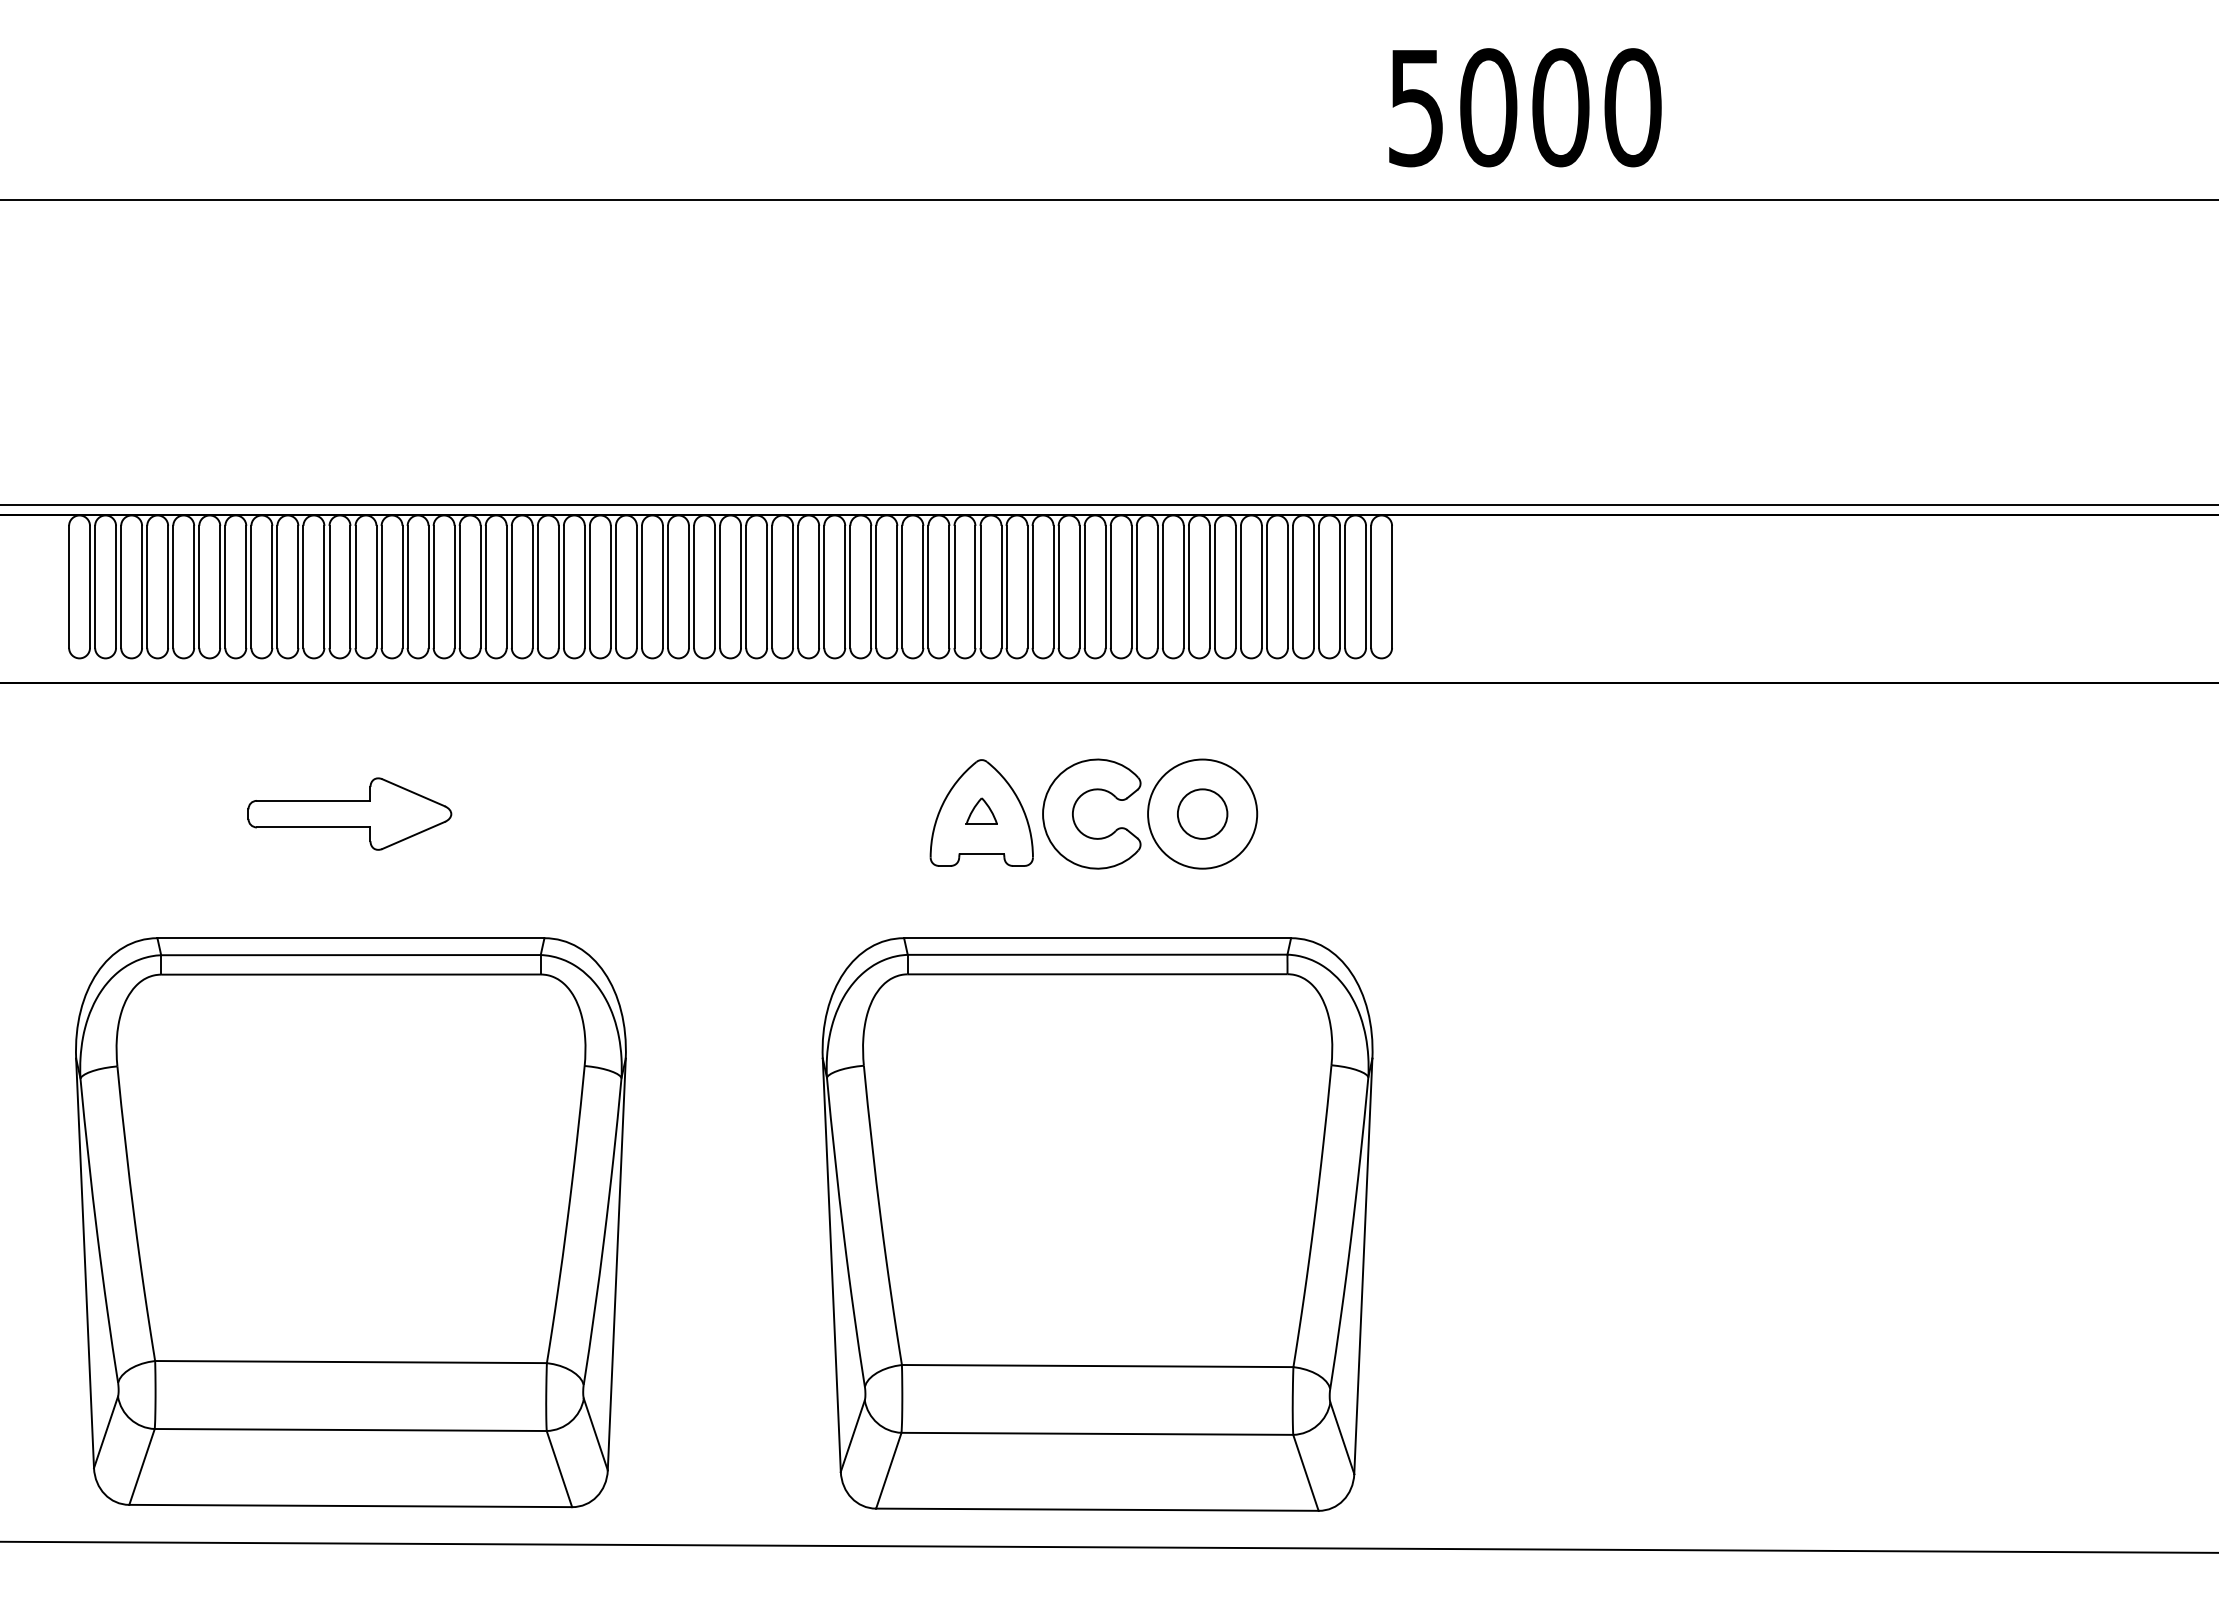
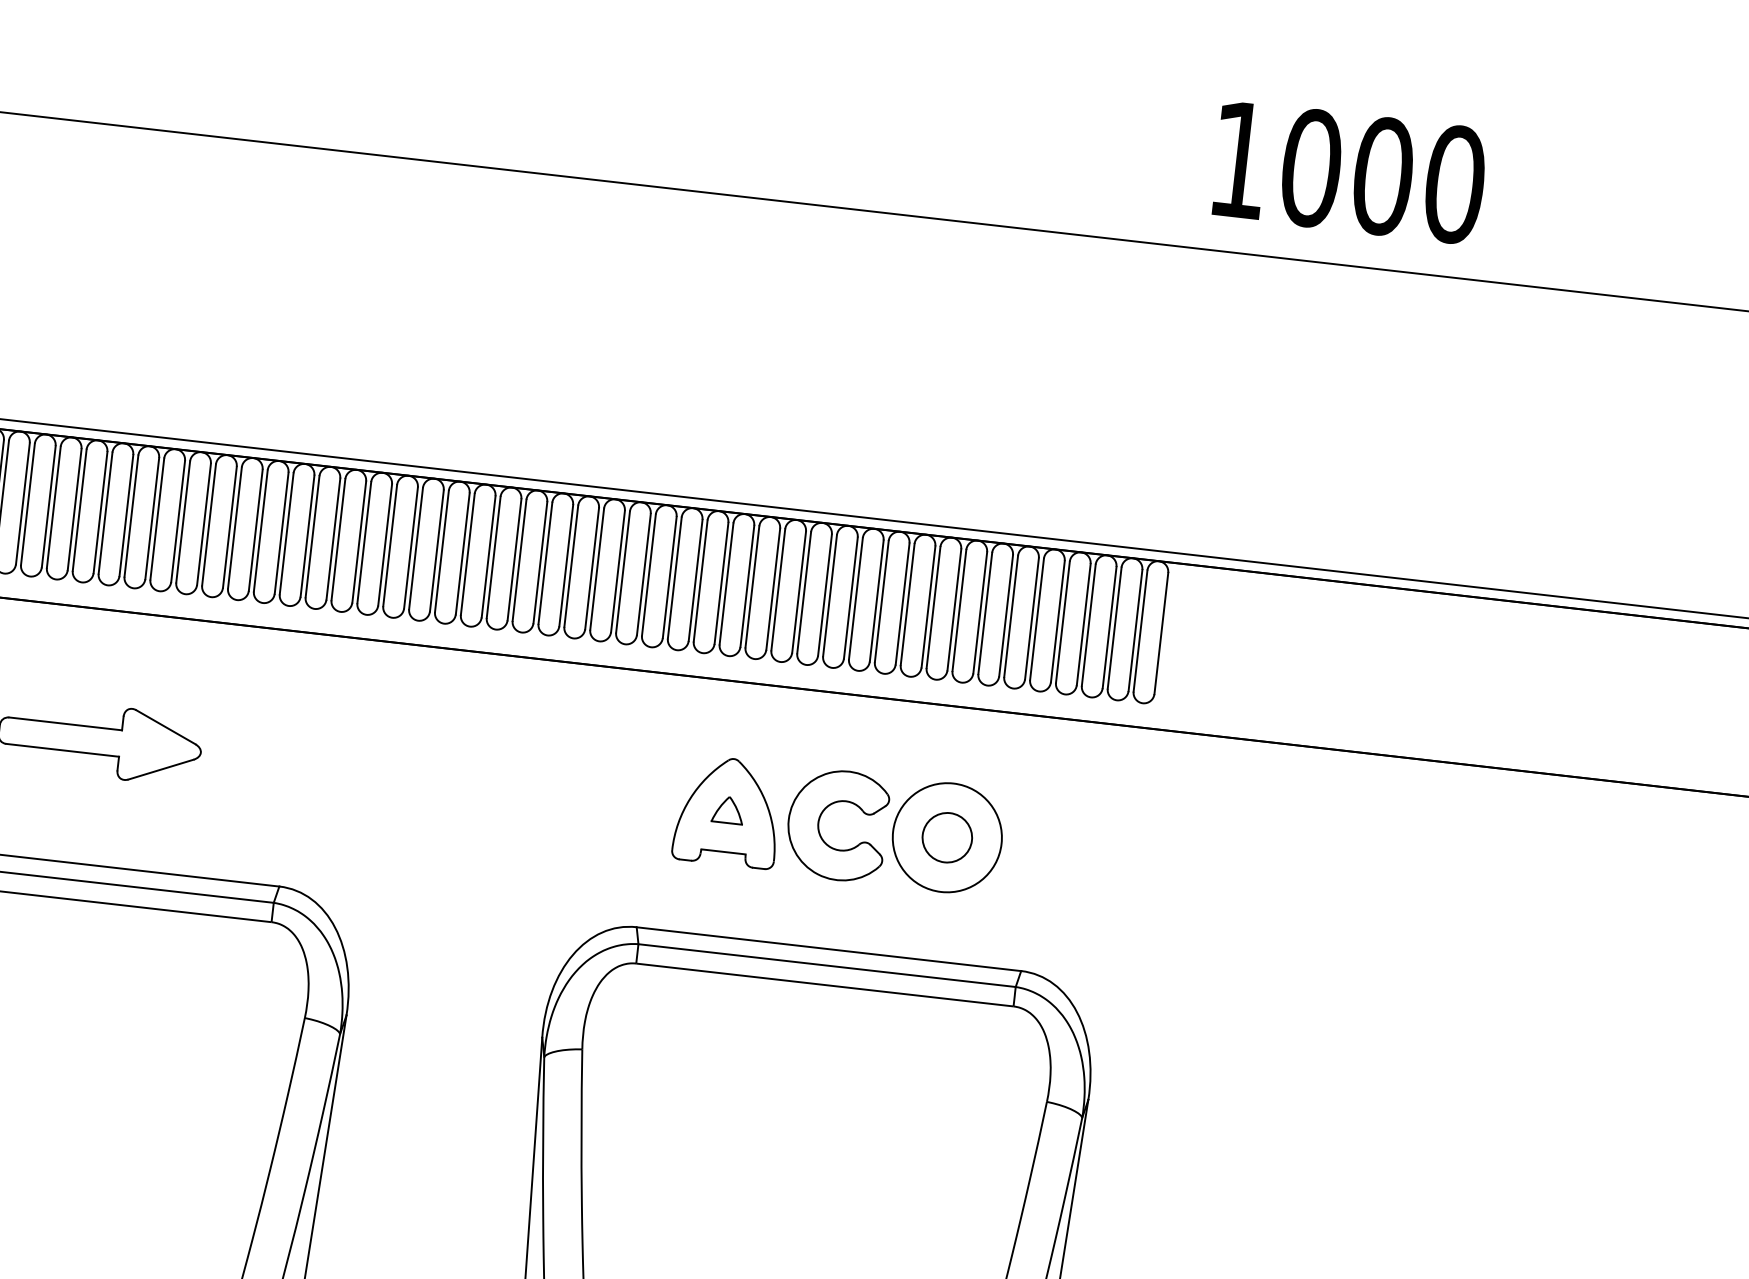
text: (1415, 108) -> (1238, 160), 5000 -> 1000

